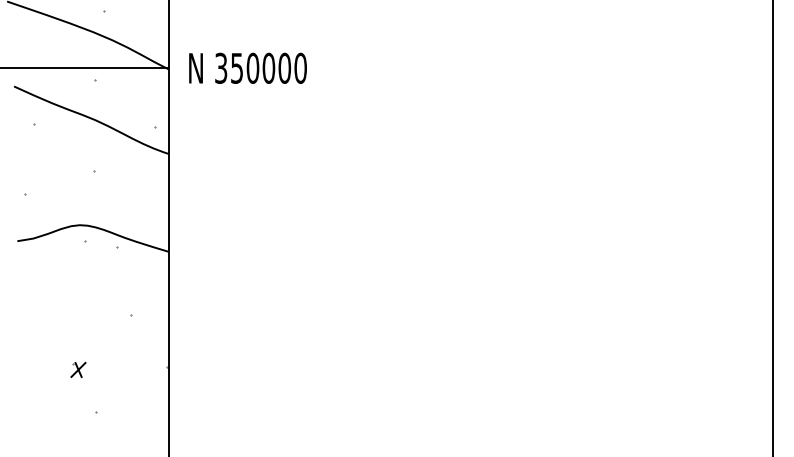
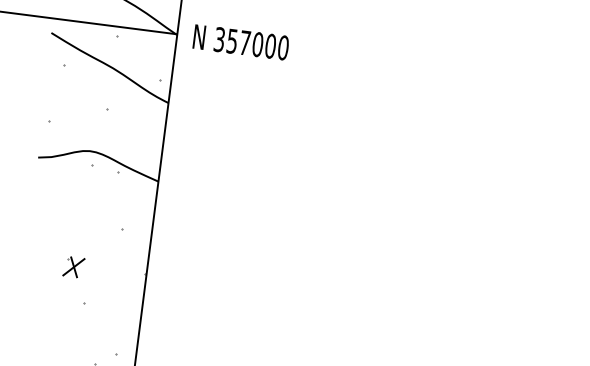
text: (252, 67) -> (244, 42), 350000 -> 357000
part: (78, 369) -> (74, 266), size x1.67

